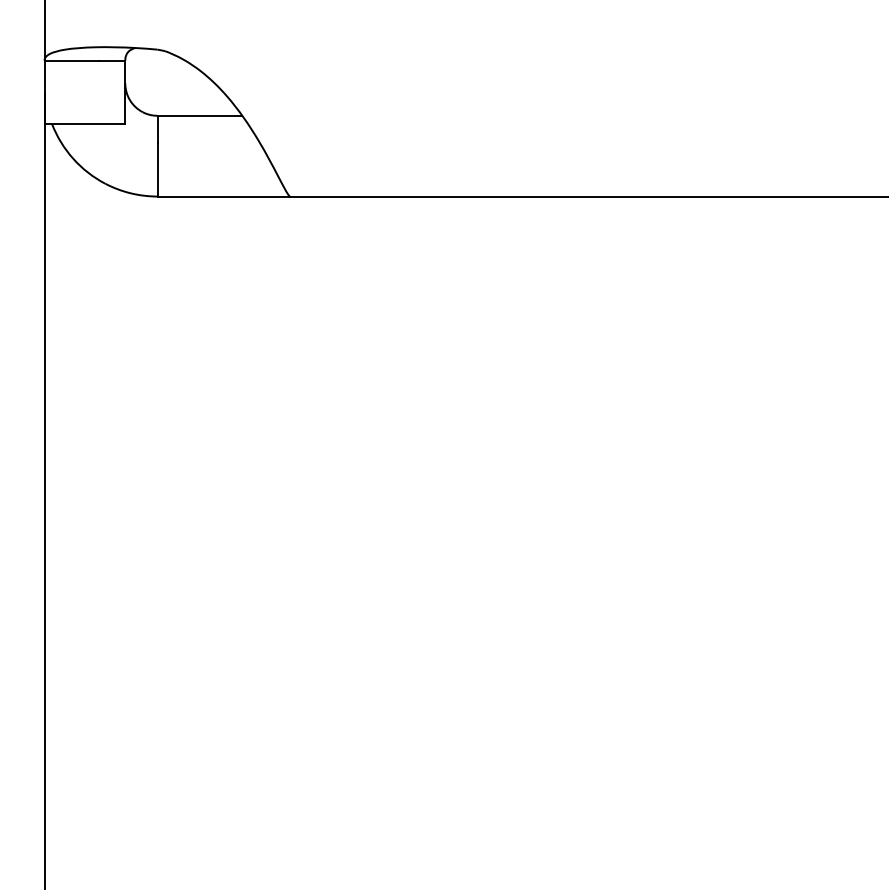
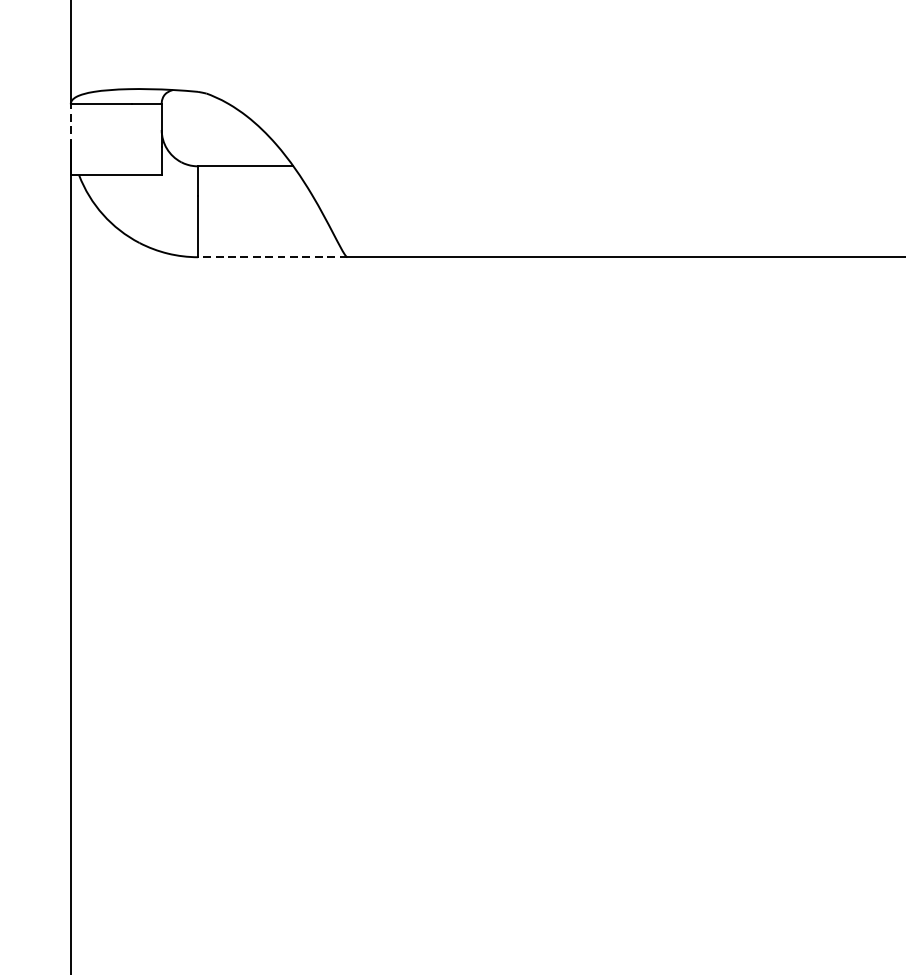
line: (44, 79) -> (70, 125), solid -> dashed
line: (223, 196) -> (272, 257), solid -> dashed

